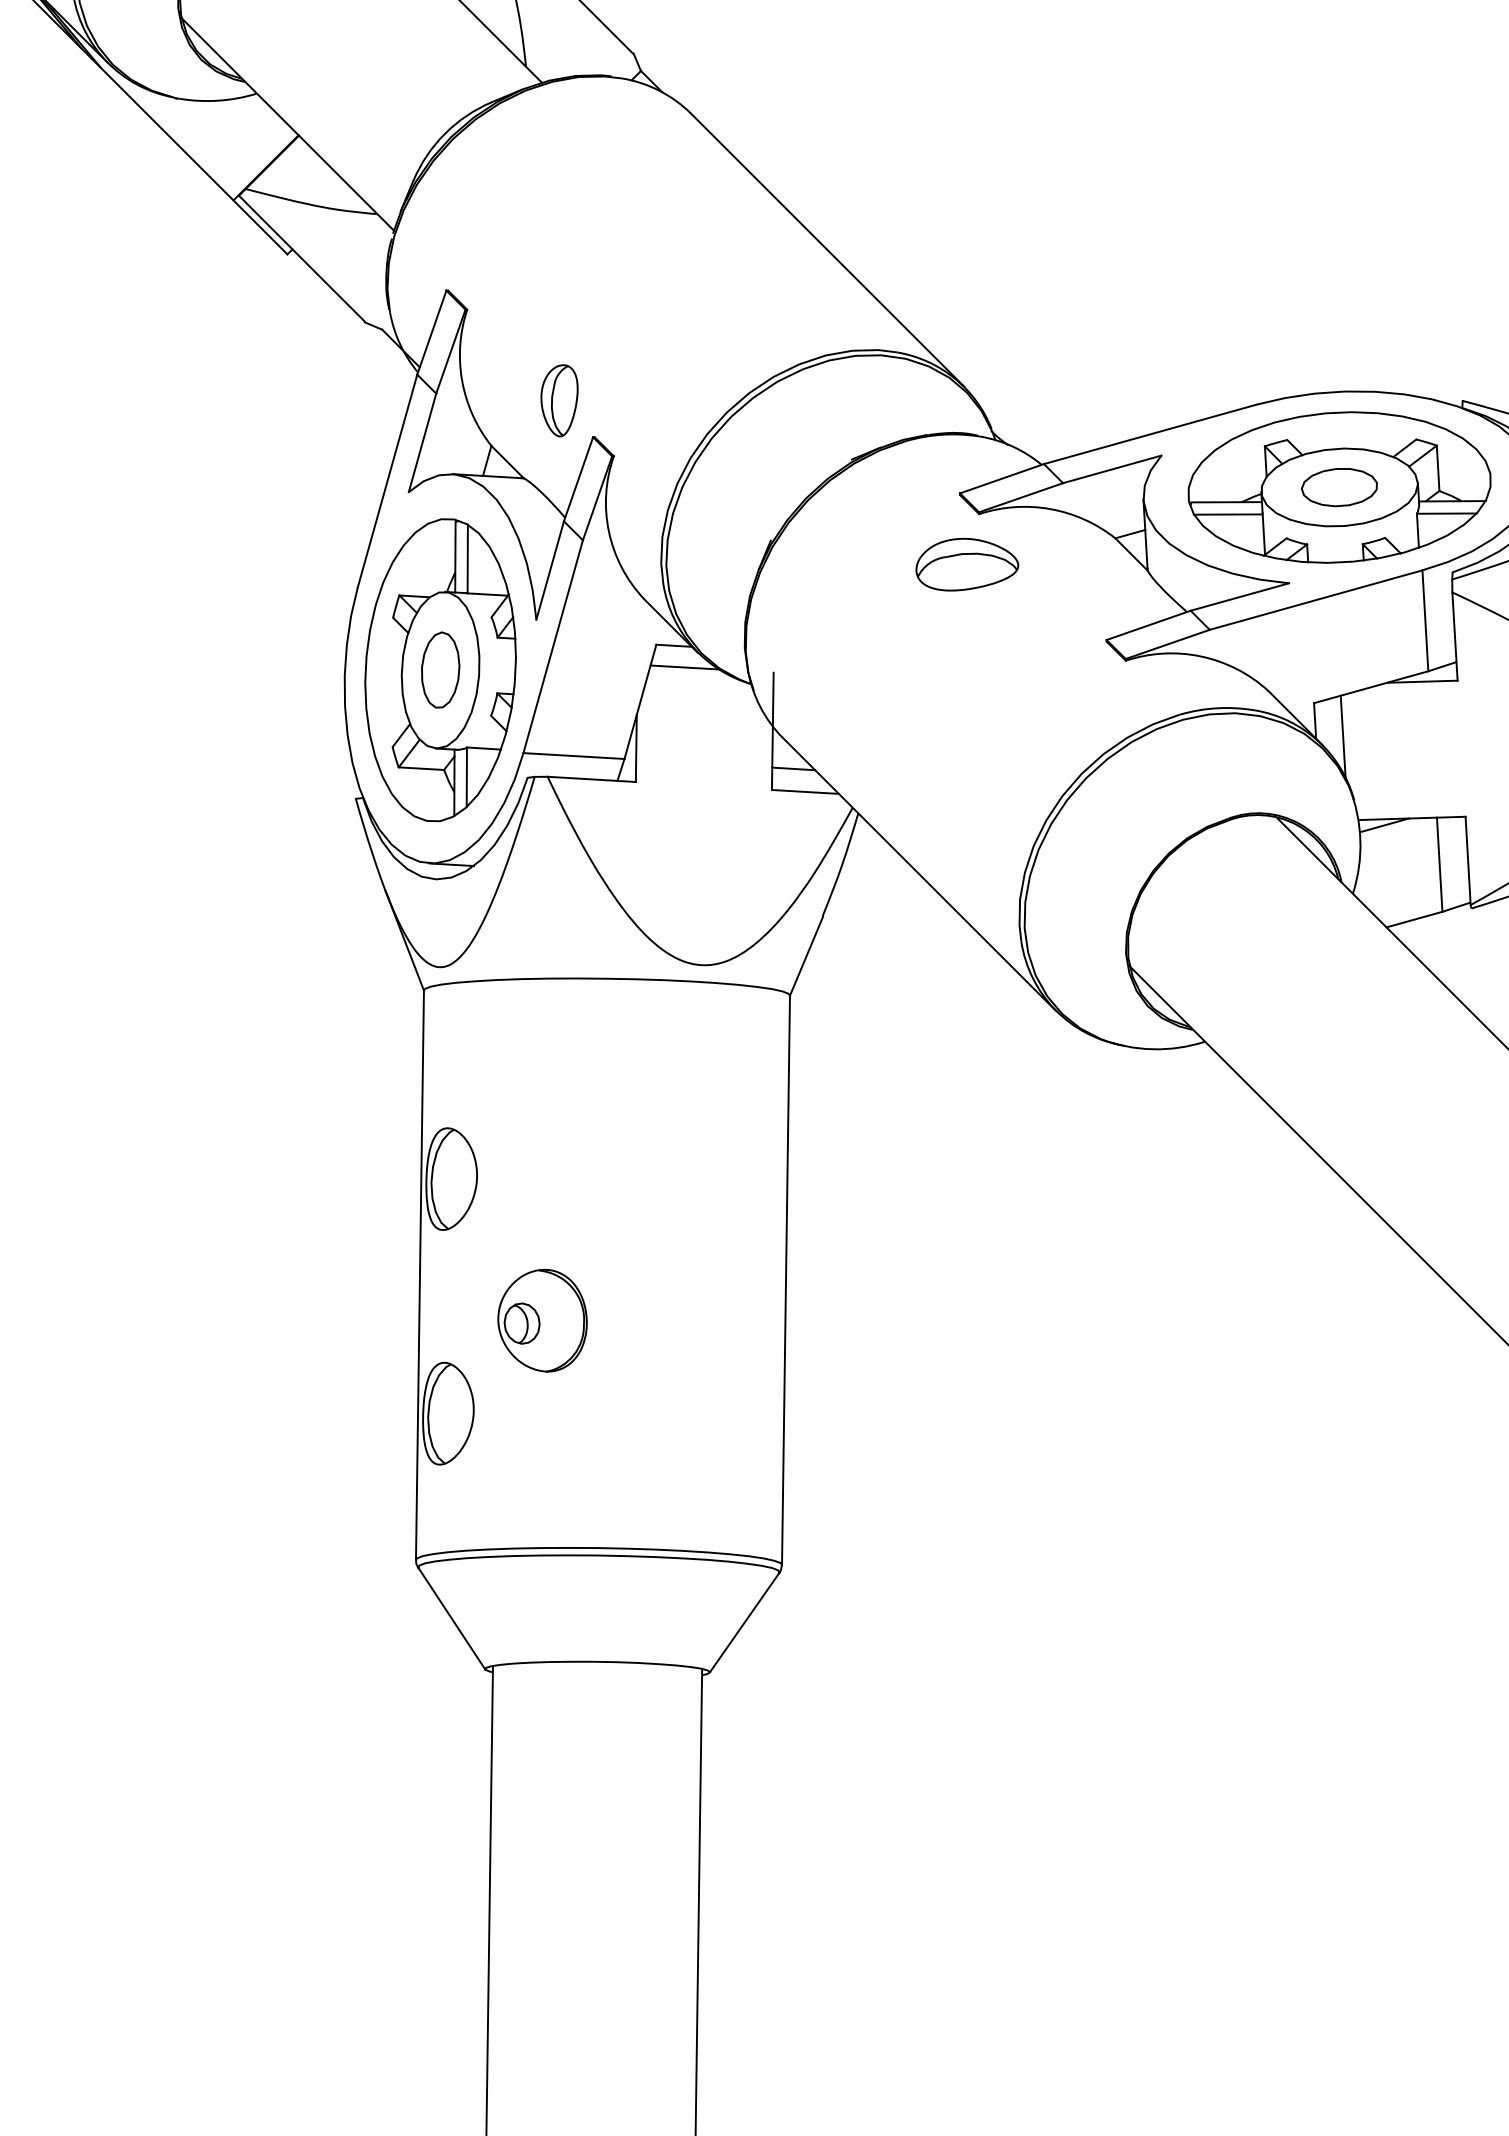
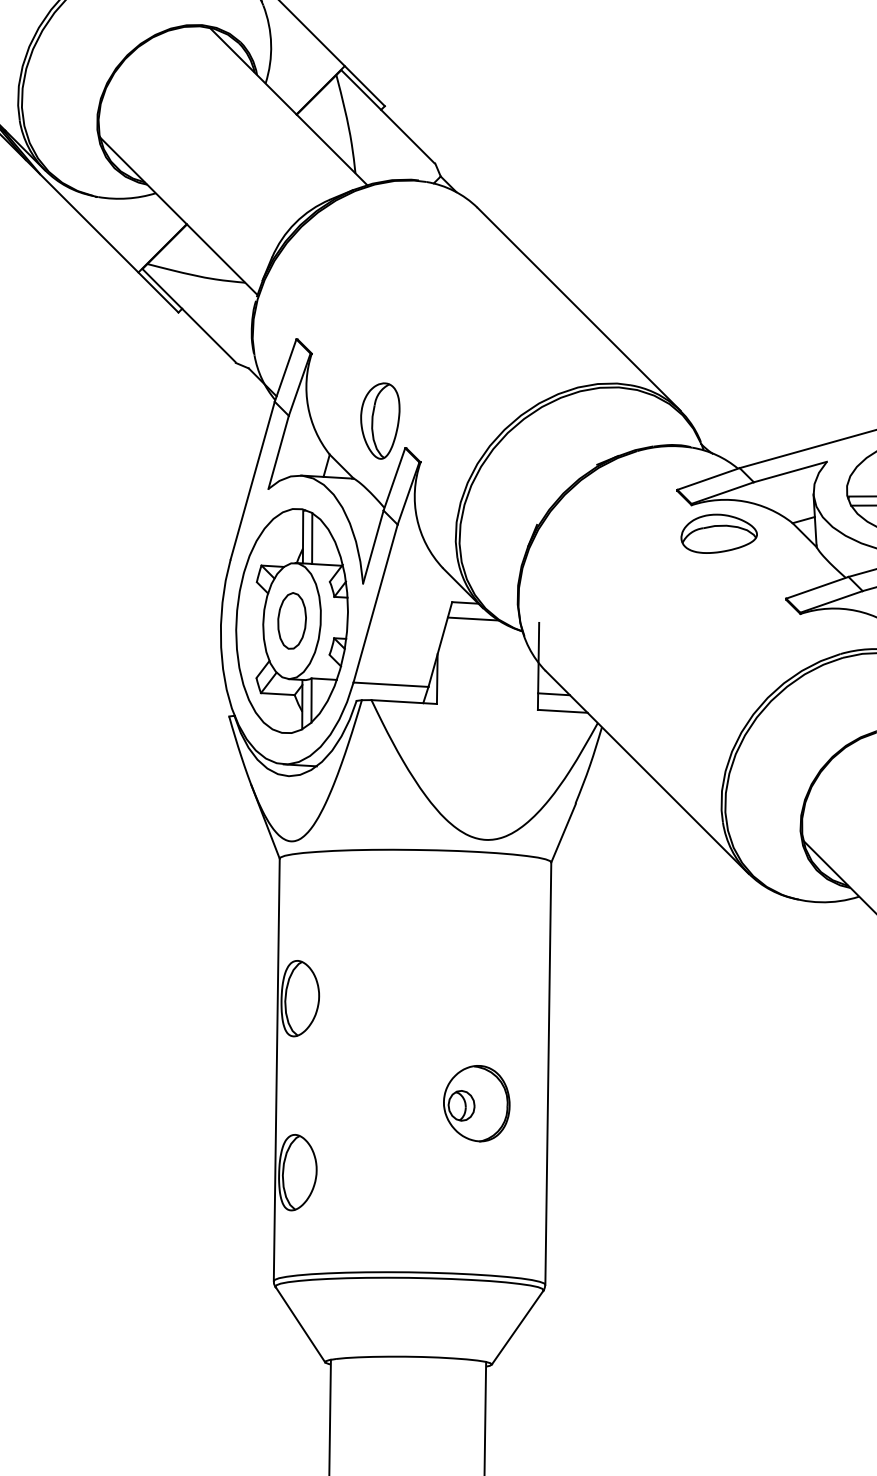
part: (559, 400) -> (380, 420), size x1.43
part: (967, 564) -> (719, 533), moved
part: (542, 1320) -> (476, 1103), moved

